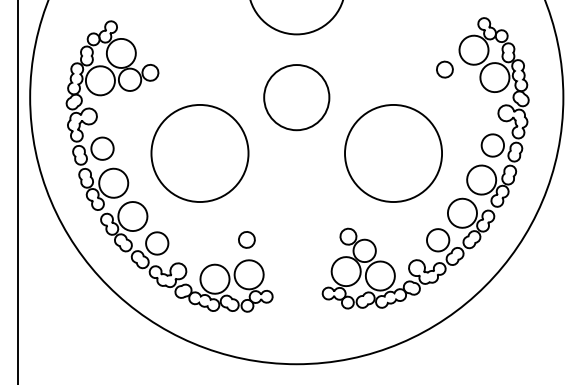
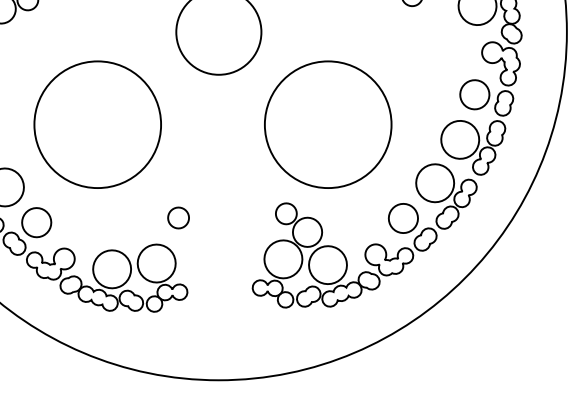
circle: (199, 153) -> (97, 124), moved
circle: (393, 153) -> (328, 124), moved
part: (246, 239) -> (178, 217), moved

